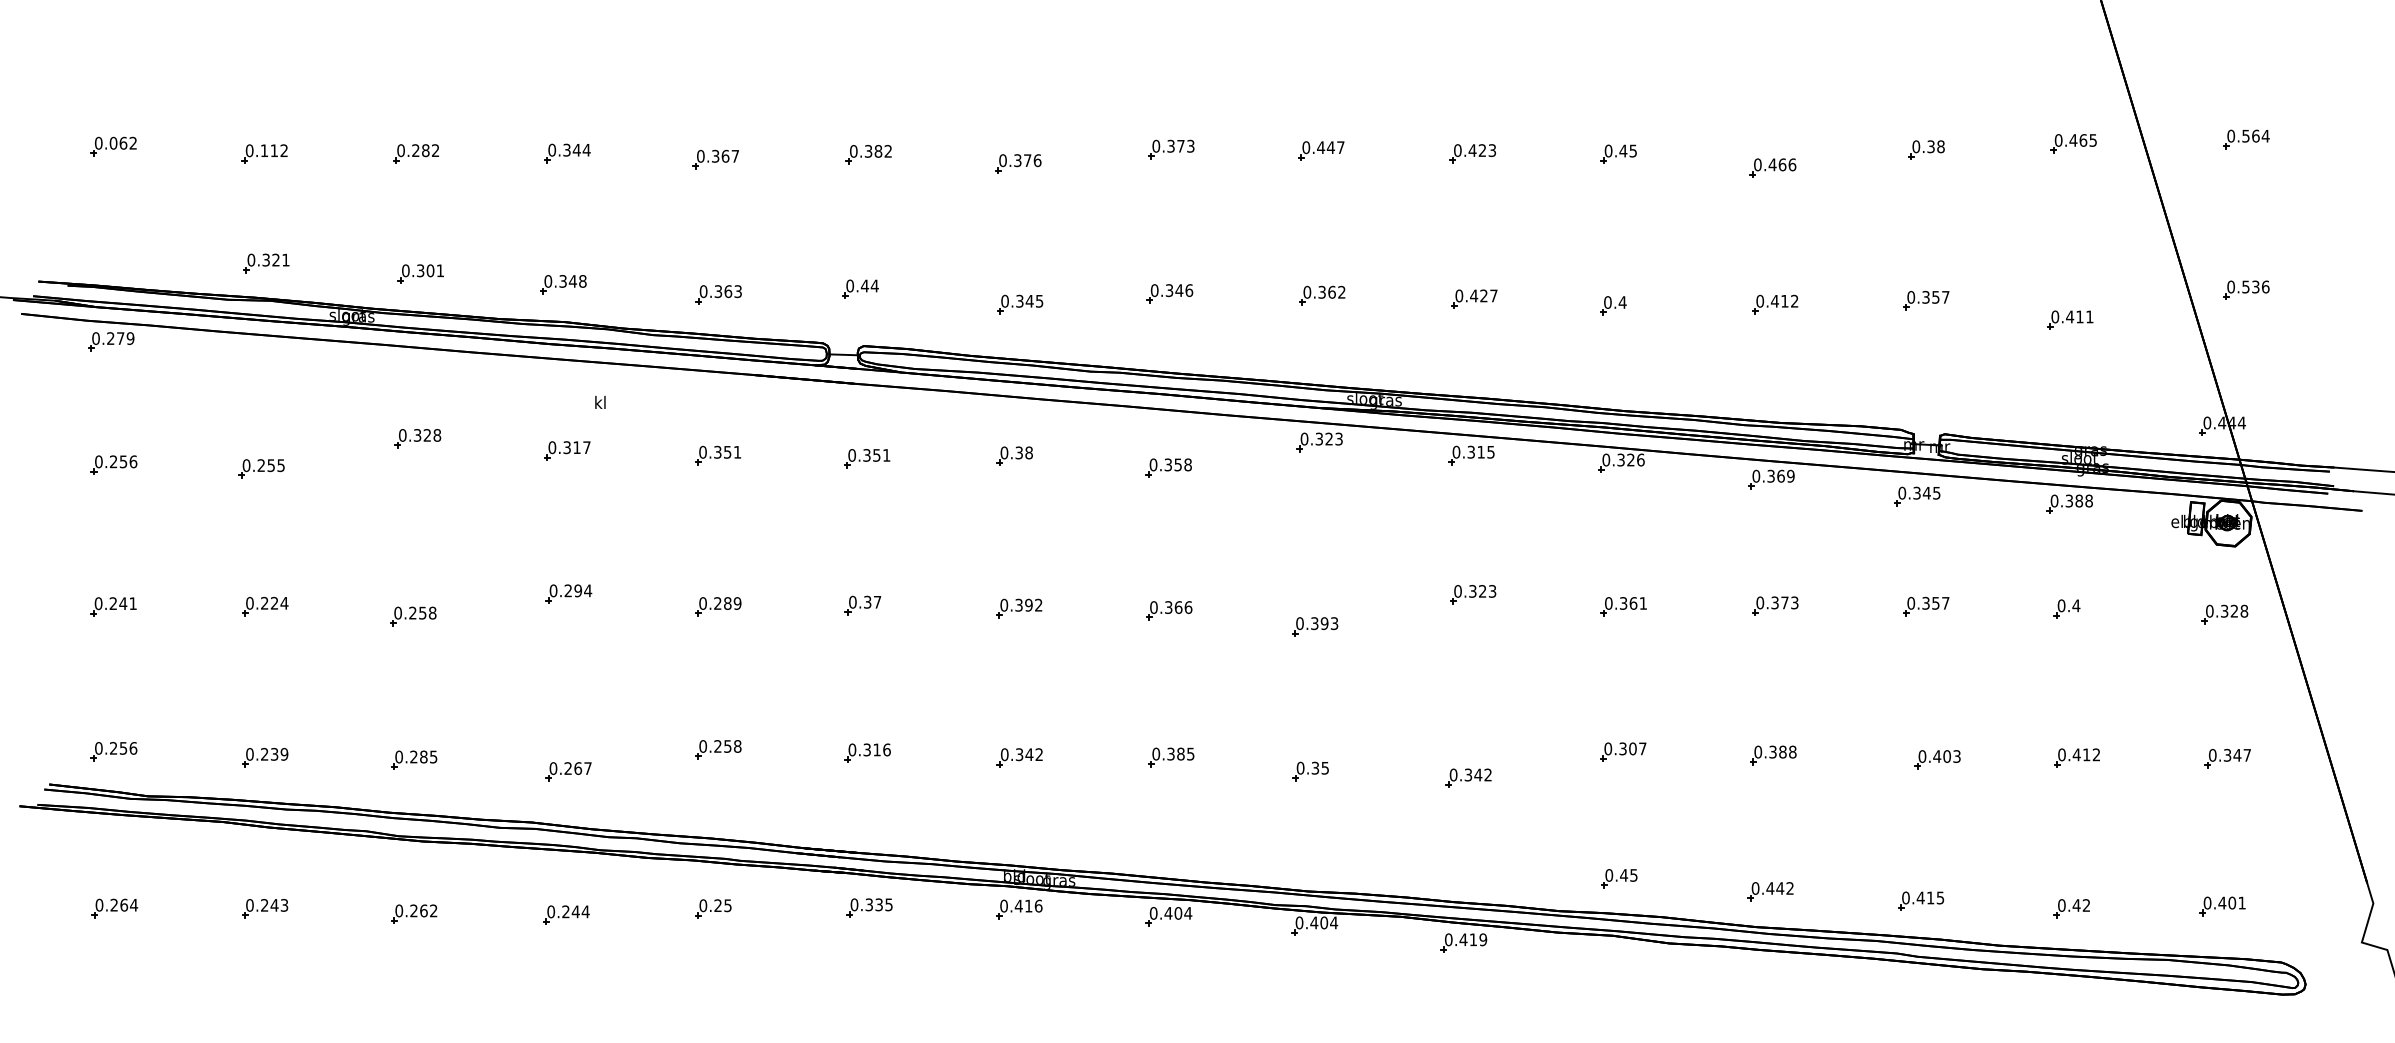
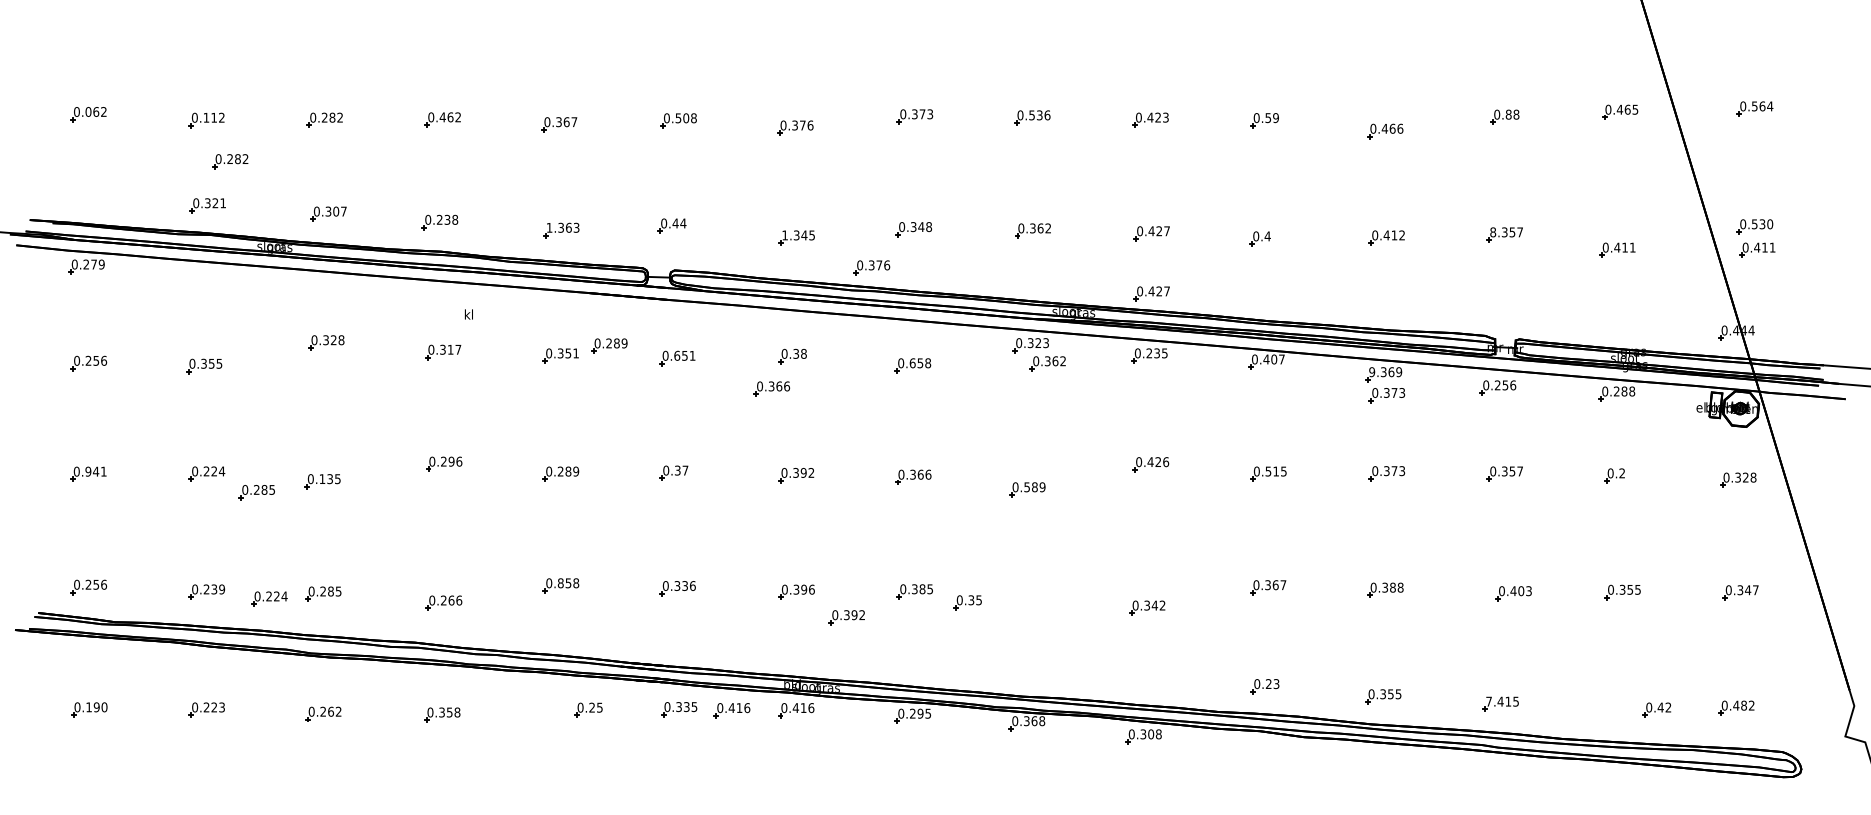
text: (1930, 146) -> (1508, 114), 0.38 -> 0.88
text: (1330, 147) -> (1039, 115), 0.447 -> 0.536
text: (576, 149) -> (450, 116), 0.344 -> 0.462
text: (878, 150) -> (686, 117), 0.382 -> 0.508
text: (1628, 150) -> (1272, 117), 0.45 -> 0.59
part: (294, 206) -> (229, 161), added
text: (439, 270) -> (343, 211), 0.301 -> 0.307
text: (567, 281) -> (443, 219), 0.348 -> 0.238
text: (2265, 286) -> (1770, 223), 0.536 -> 0.530
text: (1189, 290) -> (929, 226), 0.346 -> 0.348
text: (703, 291) -> (549, 227), 0.363 -> 1.363
text: (1911, 297) -> (1493, 232), 0.357 -> 8.357
text: (1004, 300) -> (784, 234), 0.345 -> 1.345
part: (2249, 319) -> (1757, 249), added
part: (1116, 342) -> (872, 267), added
part: (1474, 375) -> (1151, 293), added
part: (780, 442) -> (609, 345), added
text: (1475, 451) -> (1152, 352), 0.315 -> 0.235
text: (866, 455) -> (676, 355), 0.351 -> 0.651
text: (1630, 459) -> (1273, 359), 0.326 -> 0.407
text: (1168, 464) -> (912, 362), 0.358 -> 0.658
text: (260, 465) -> (203, 363), 0.255 -> 0.355
part: (1341, 465) -> (1048, 363), added
text: (1755, 476) -> (1371, 372), 0.369 -> 9.369
text: (1926, 492) -> (1505, 384), 0.345 -> 0.256
part: (988, 497) -> (772, 388), added
text: (2068, 501) -> (1616, 391), 0.388 -> 0.288
part: (1775, 505) -> (1387, 394), added
text: (588, 590) -> (459, 461), 0.294 -> 0.296
text: (1482, 591) -> (1158, 462), 0.323 -> 0.426
text: (113, 603) -> (88, 471), 0.241 -> 0.941
text: (1633, 603) -> (1276, 471), 0.361 -> 0.515
text: (2076, 605) -> (1622, 473), 0.4 -> 0.2
text: (422, 612) -> (329, 478), 0.258 -> 0.135
text: (1324, 623) -> (1034, 487), 0.393 -> 0.589
part: (329, 629) -> (257, 491), added
text: (717, 746) -> (560, 583), 0.258 -> 0.858
text: (1632, 748) -> (1275, 584), 0.307 -> 0.367
text: (876, 749) -> (684, 585), 0.316 -> 0.336
text: (1034, 754) -> (808, 589), 0.342 -> 0.396
text: (2086, 754) -> (1630, 589), 0.412 -> 0.355
part: (345, 766) -> (269, 598), added
text: (587, 768) -> (458, 600), 0.267 -> 0.266
part: (1310, 771) -> (967, 602), moved
part: (1084, 790) -> (847, 617), added
text: (1628, 875) -> (1272, 684), 0.45 -> 0.23
text: (1779, 888) -> (1390, 694), 0.442 -> 0.355
text: (1905, 897) -> (1488, 701), 0.415 -> 7.415
text: (2236, 902) -> (1747, 705), 0.401 -> 0.482
text: (124, 904) -> (97, 706), 0.264 -> 0.190
text: (274, 905) -> (214, 707), 0.243 -> 0.223
part: (713, 908) -> (588, 709), moved
part: (2071, 908) -> (1656, 709), moved
part: (937, 909) -> (732, 710), added
text: (575, 911) -> (449, 712), 0.244 -> 0.358
text: (1178, 913) -> (920, 713), 0.404 -> 0.295
text: (1324, 922) -> (1034, 720), 0.404 -> 0.368
text: (1473, 939) -> (1151, 734), 0.419 -> 0.308

